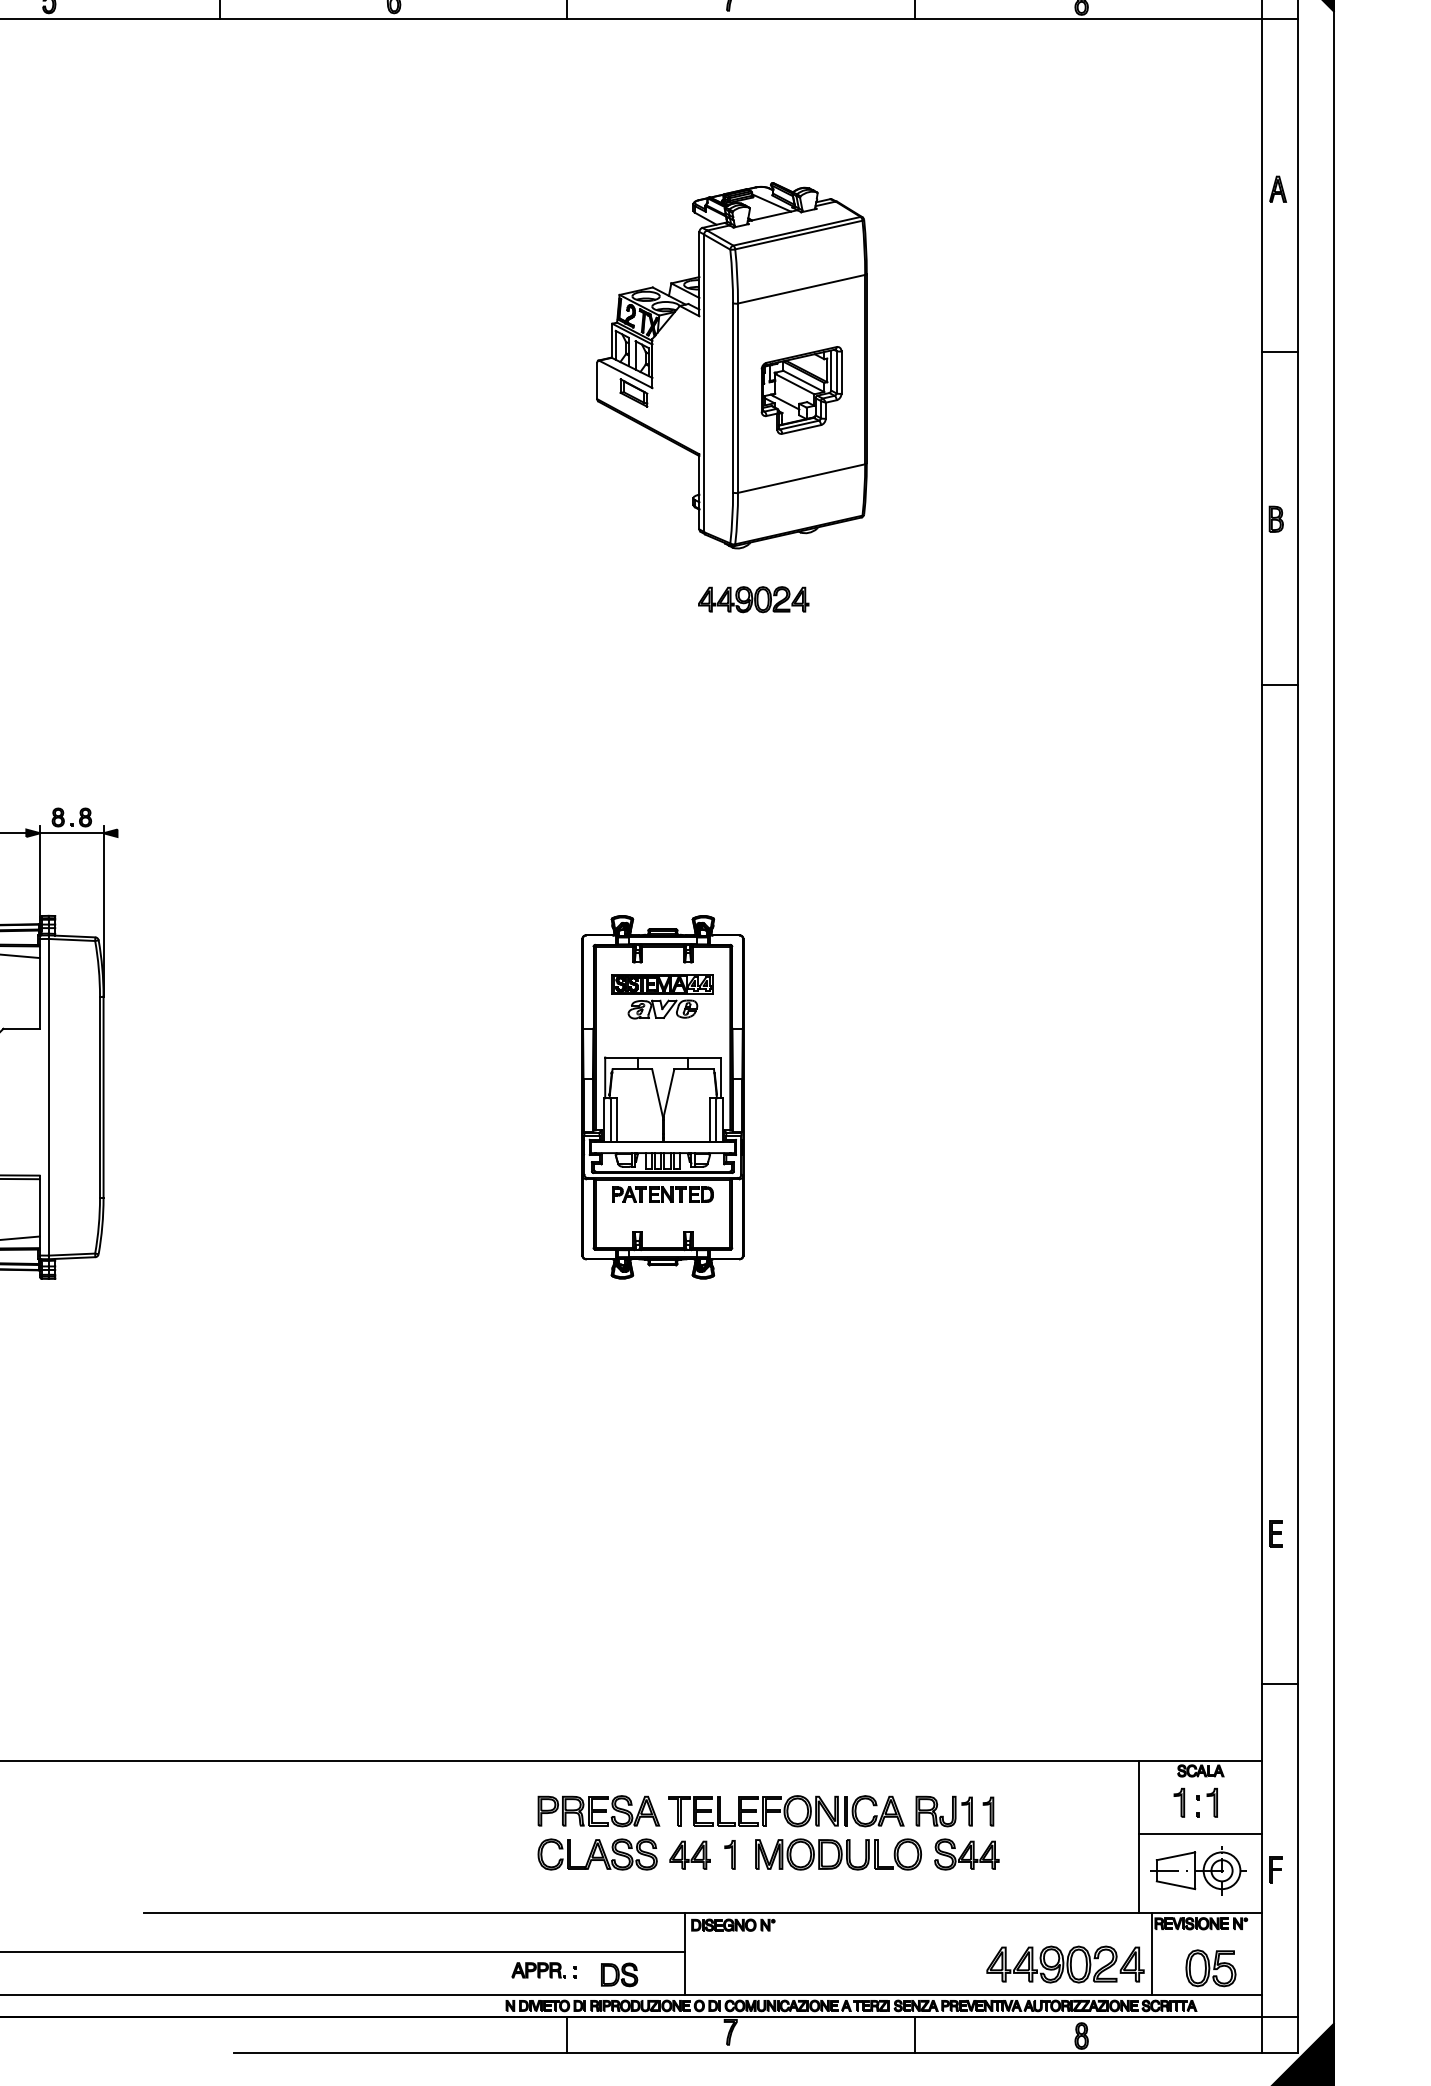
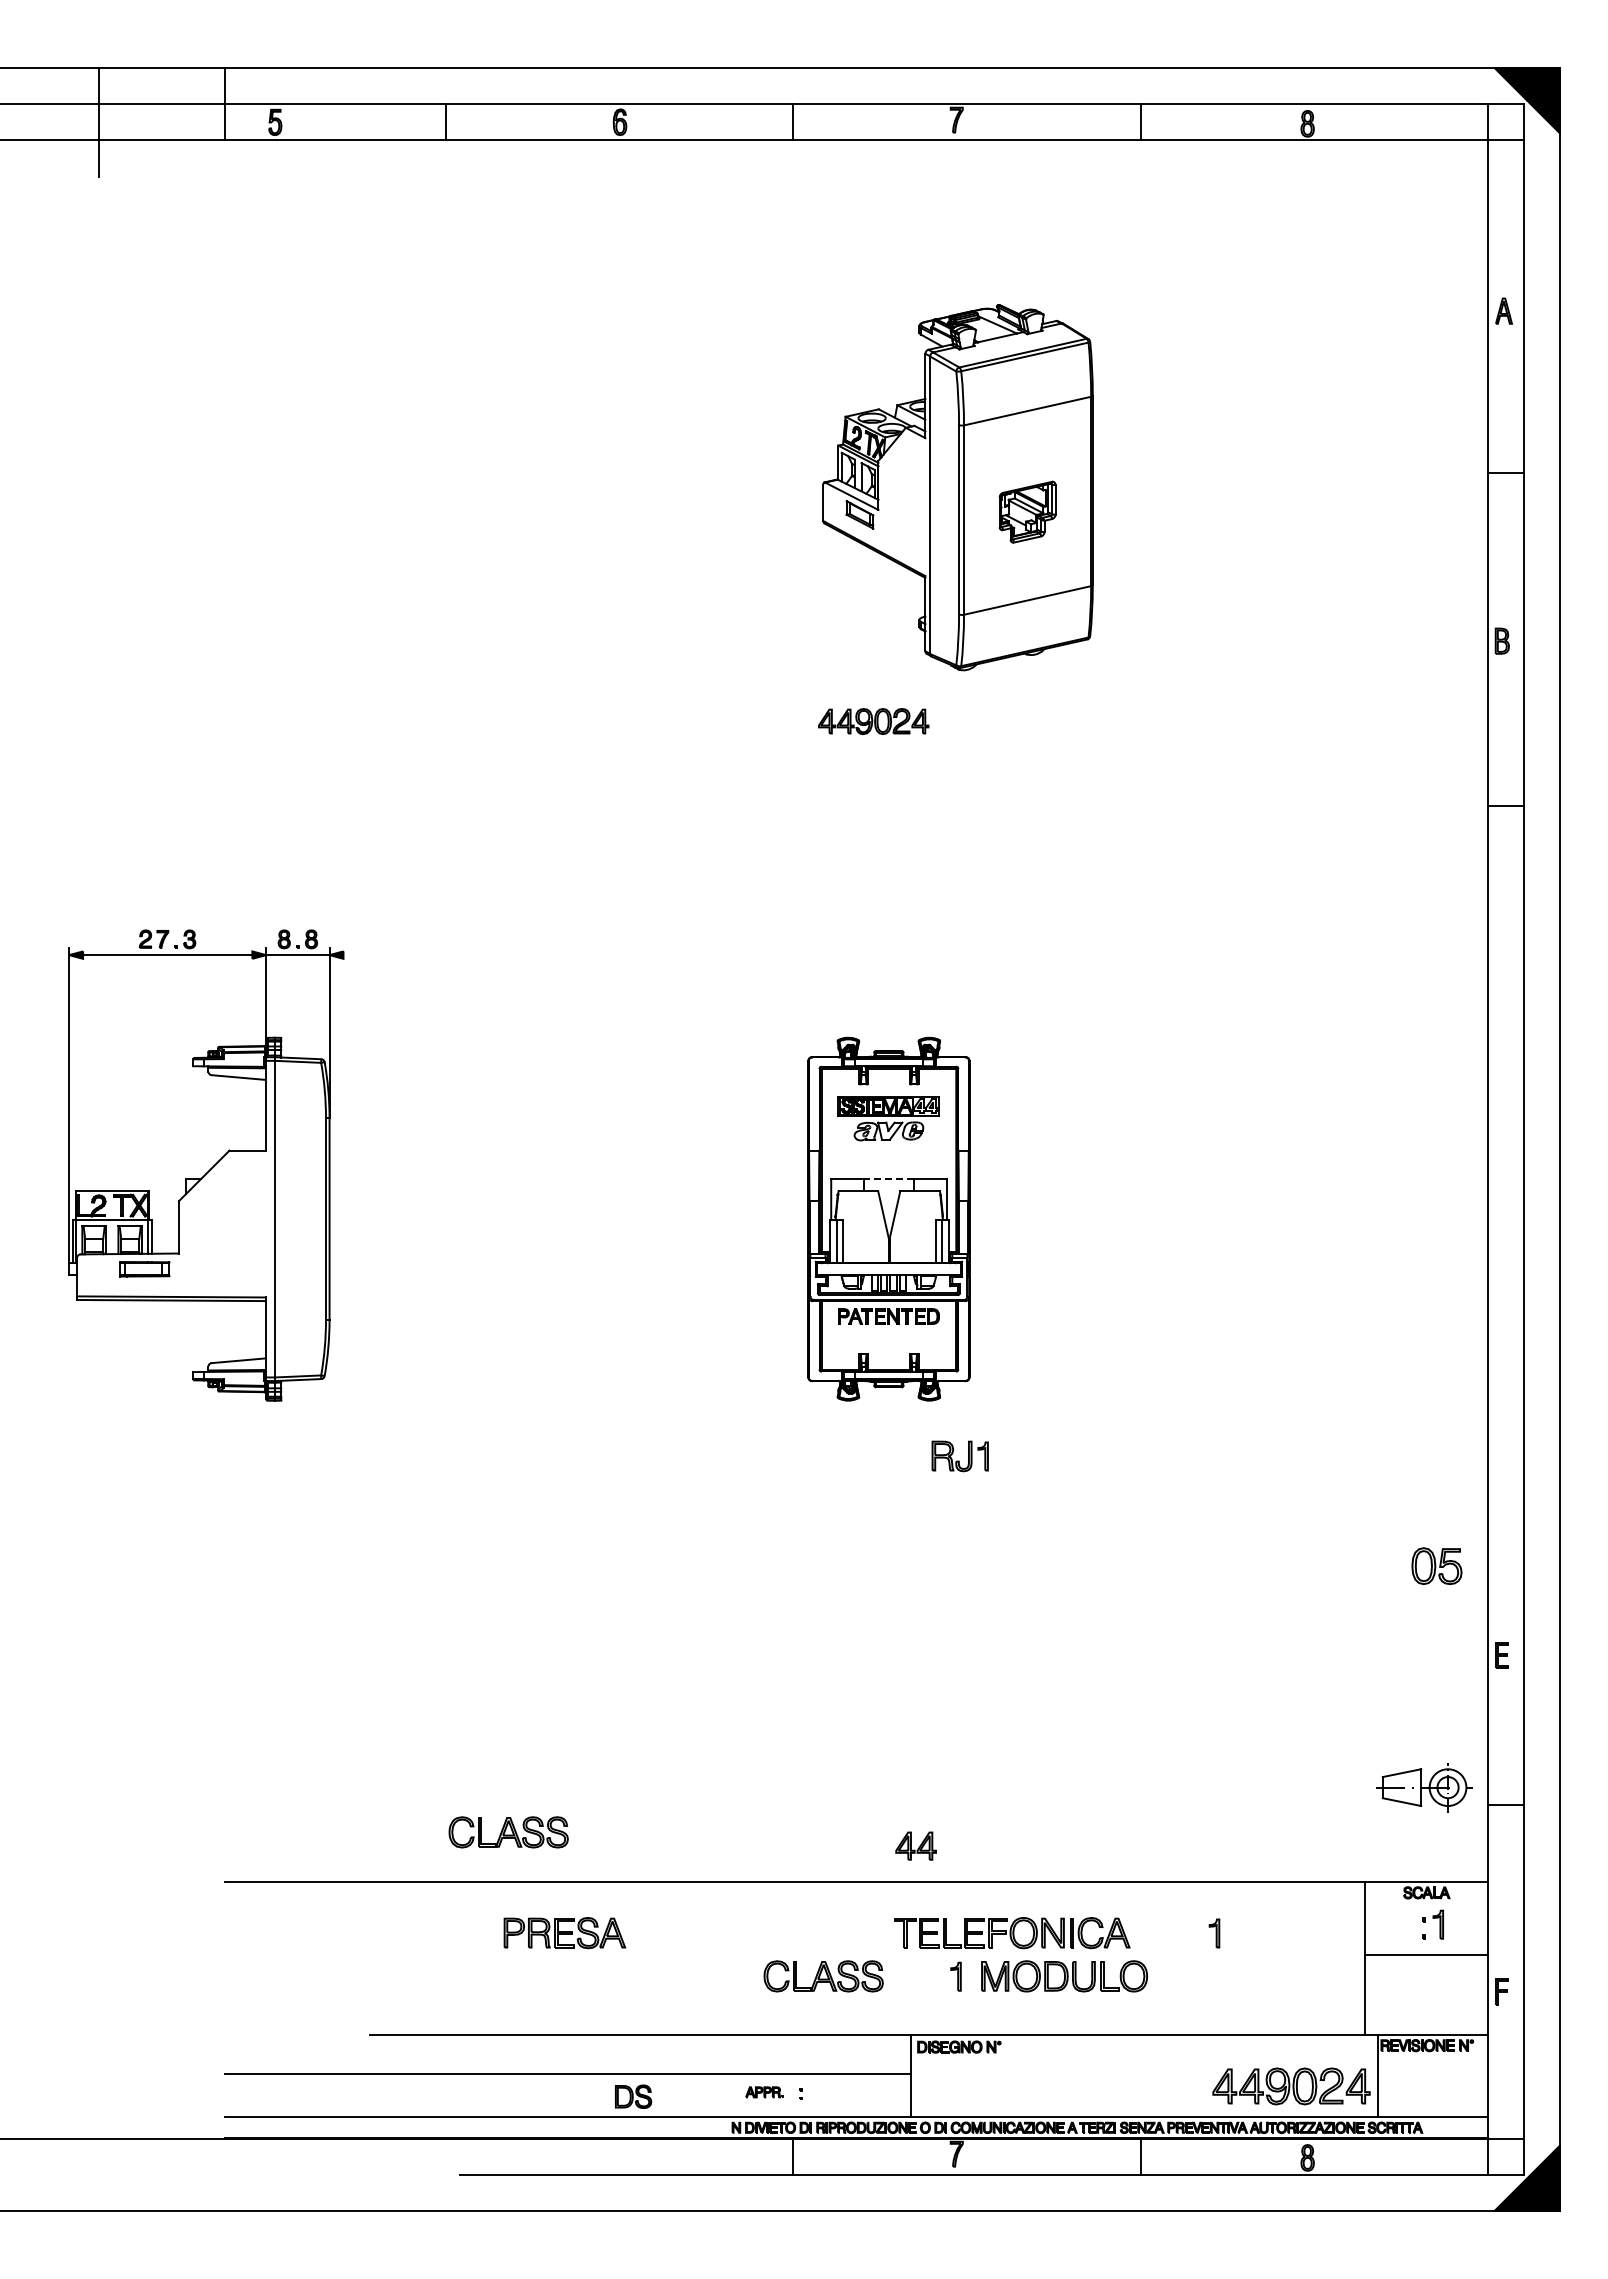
part: (801, 389) -> (1027, 511), size x0.7
part: (753, 599) -> (873, 721), moved
line: (662, 1057) -> (888, 1179), solid -> dashed
part: (282, 1710) -> (508, 1832), added
part: (1179, 1802) -> (1405, 1924), removed
part: (598, 1811) -> (564, 1933), moved
part: (943, 1811) -> (959, 1456), moved
part: (689, 1854) -> (915, 1845), moved
part: (966, 1854) -> (1192, 1976), removed
part: (1198, 1870) -> (1424, 1787), moved
part: (1210, 1967) -> (1436, 1565), moved
part: (538, 1970) -> (764, 2092), size x0.7
part: (619, 1974) -> (633, 2096), moved

